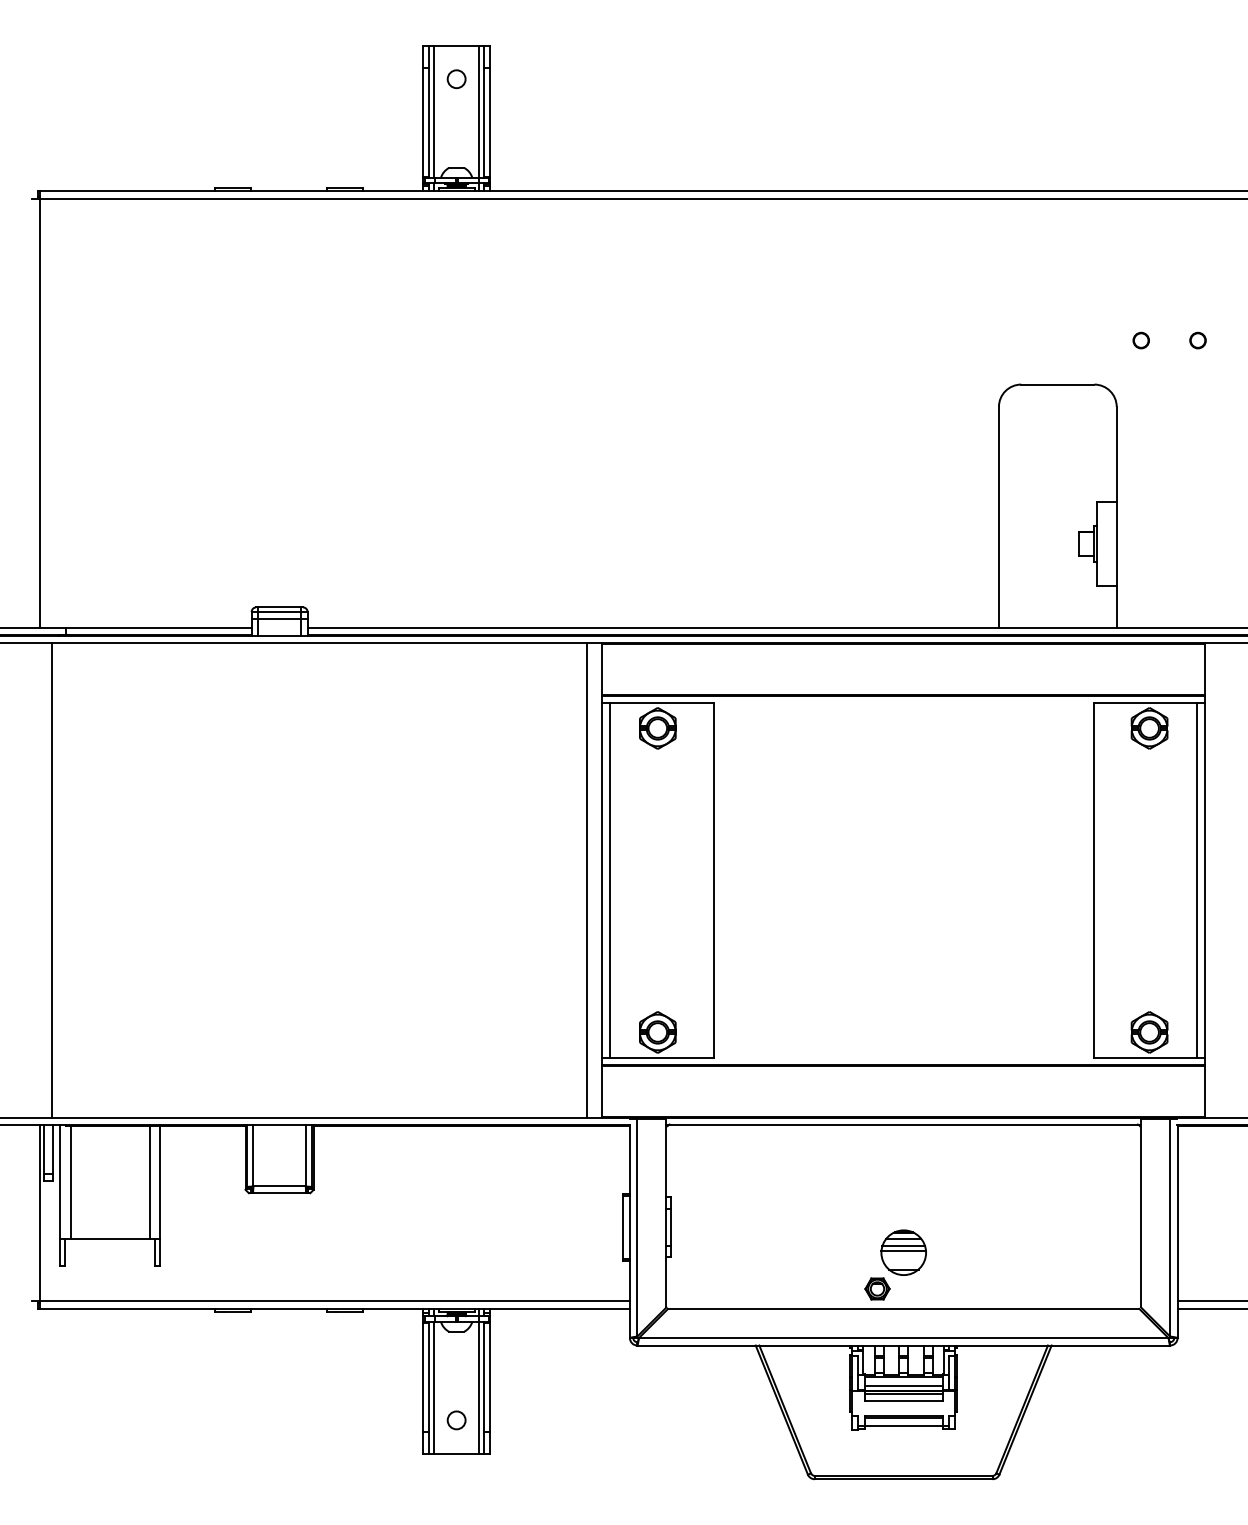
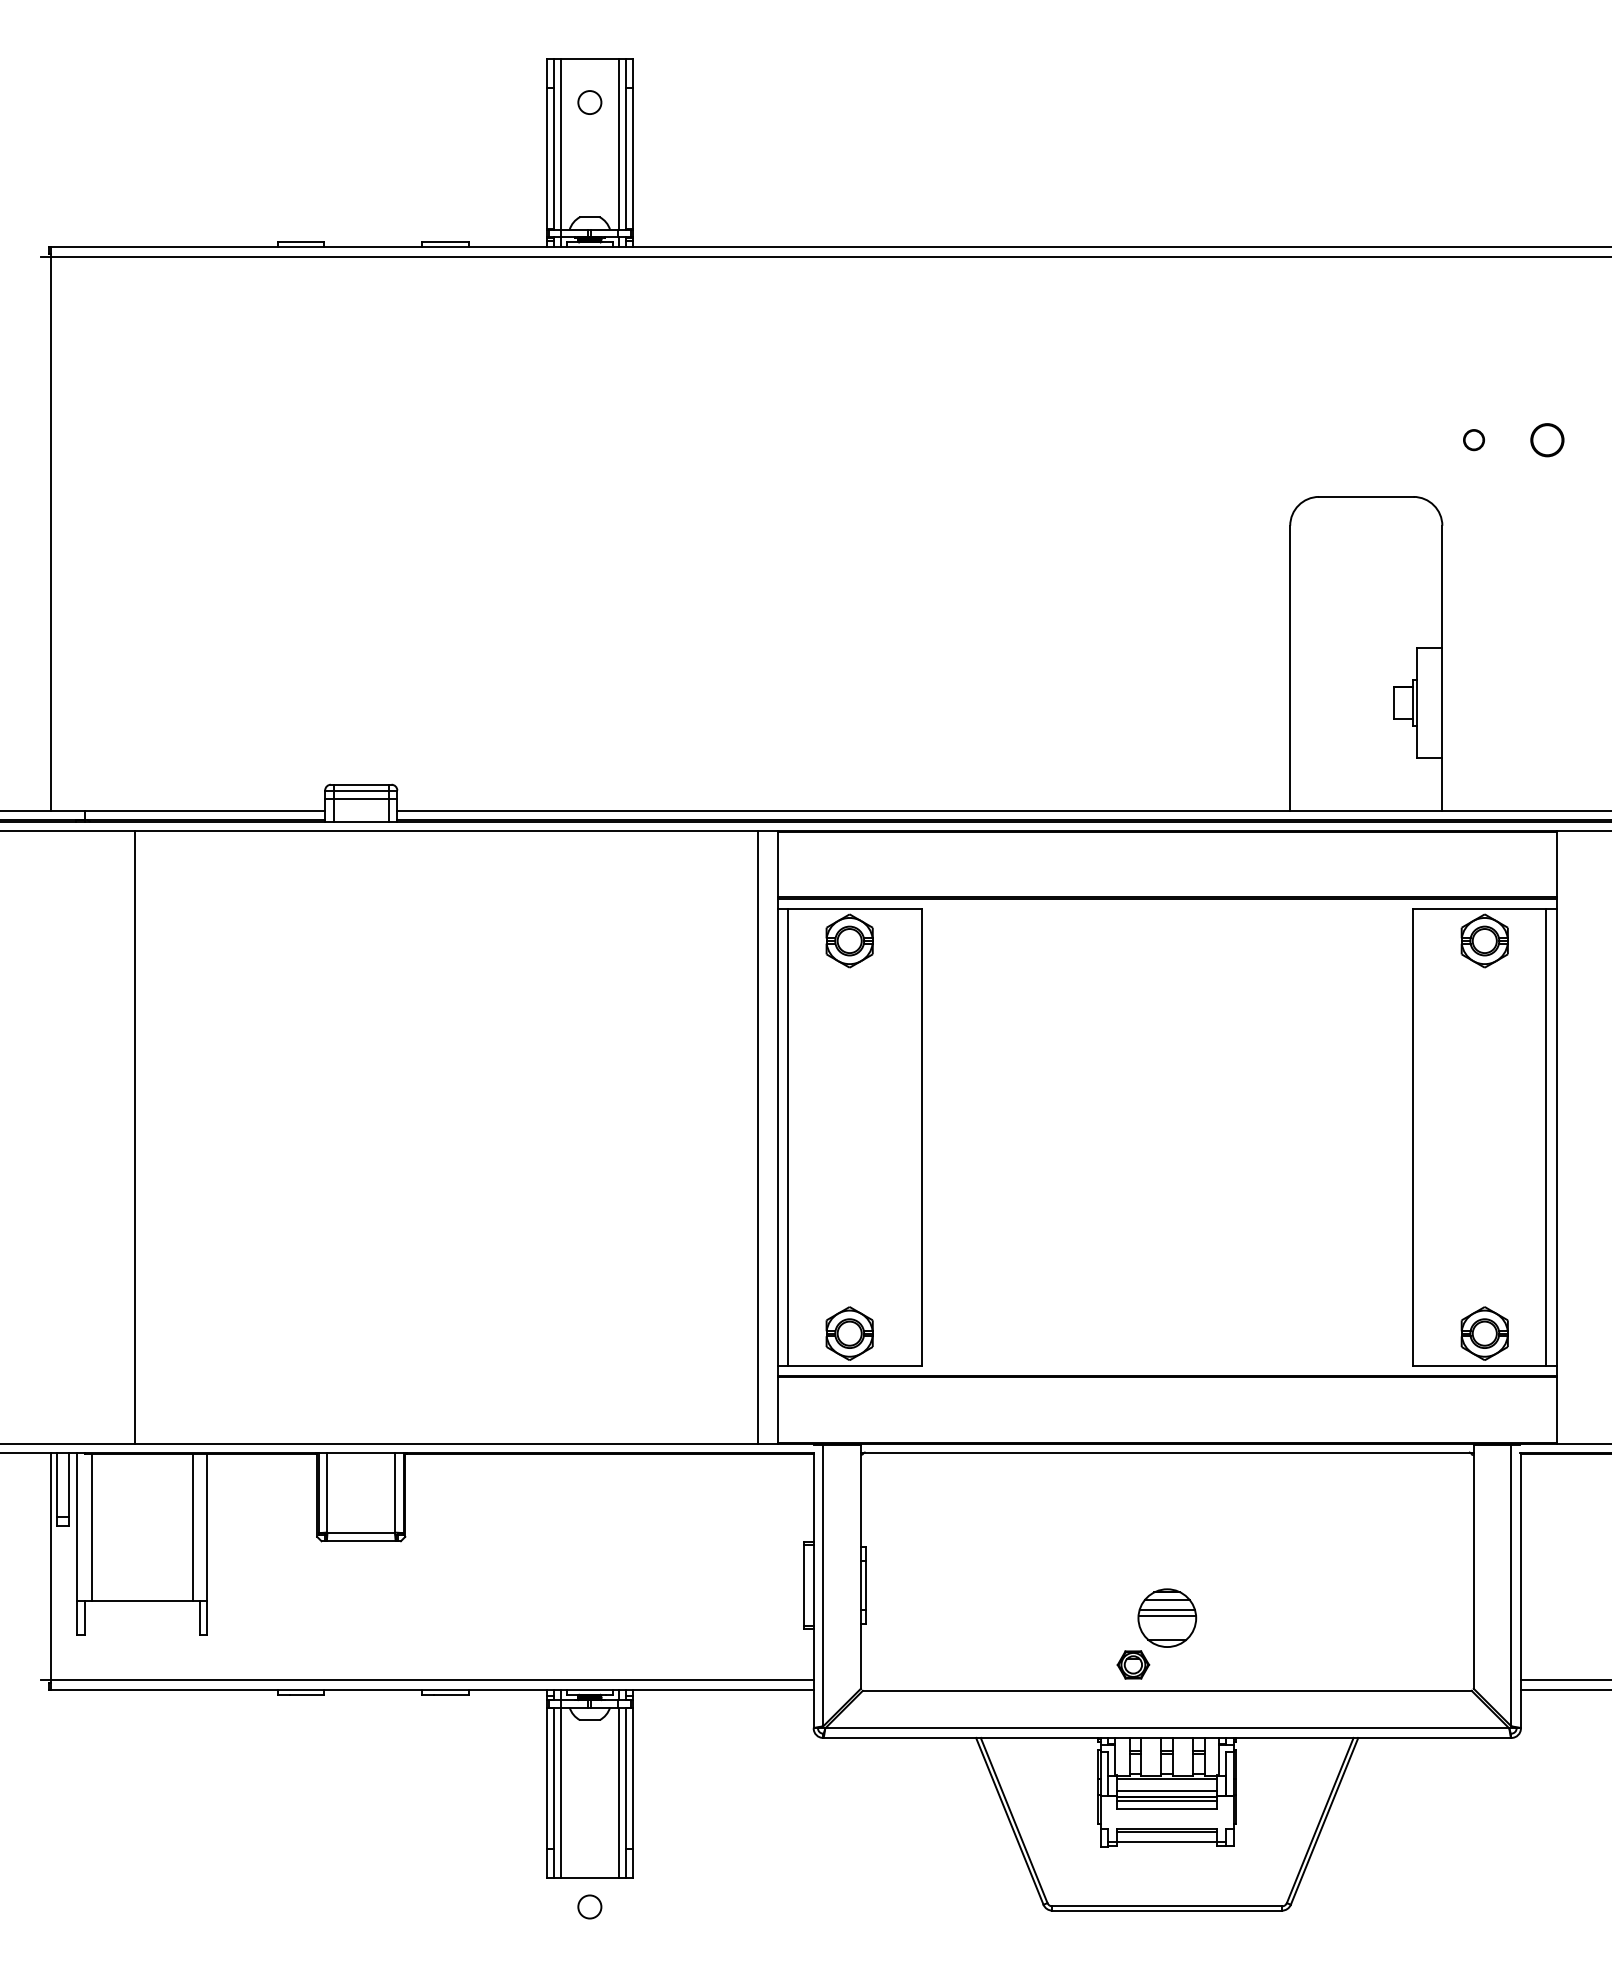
part: (1197, 340) -> (1546, 439), size x1.6
line: (51, 880) -> (135, 1137), moved
circle: (456, 1420) -> (589, 1907), moved

